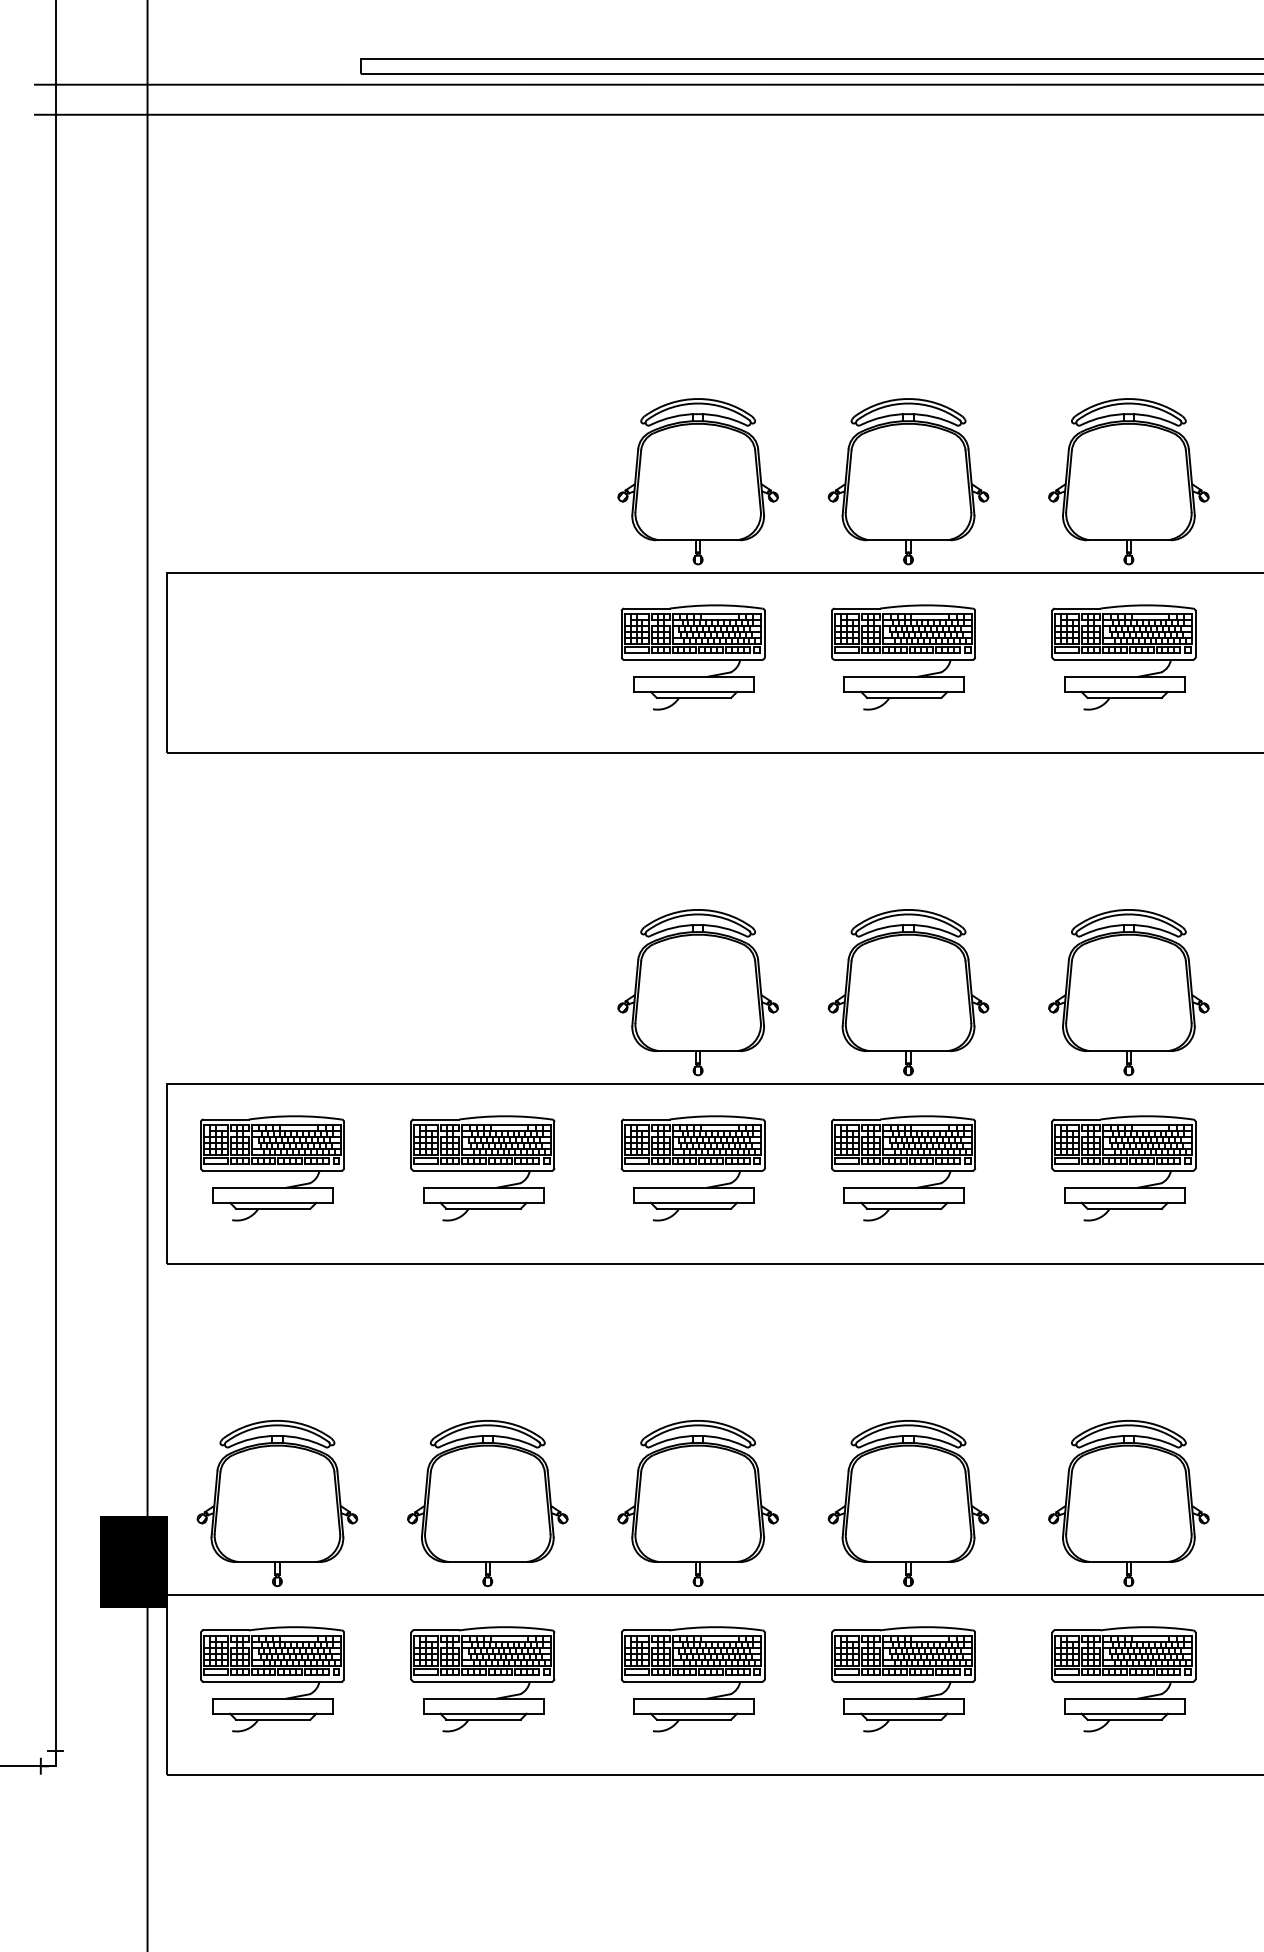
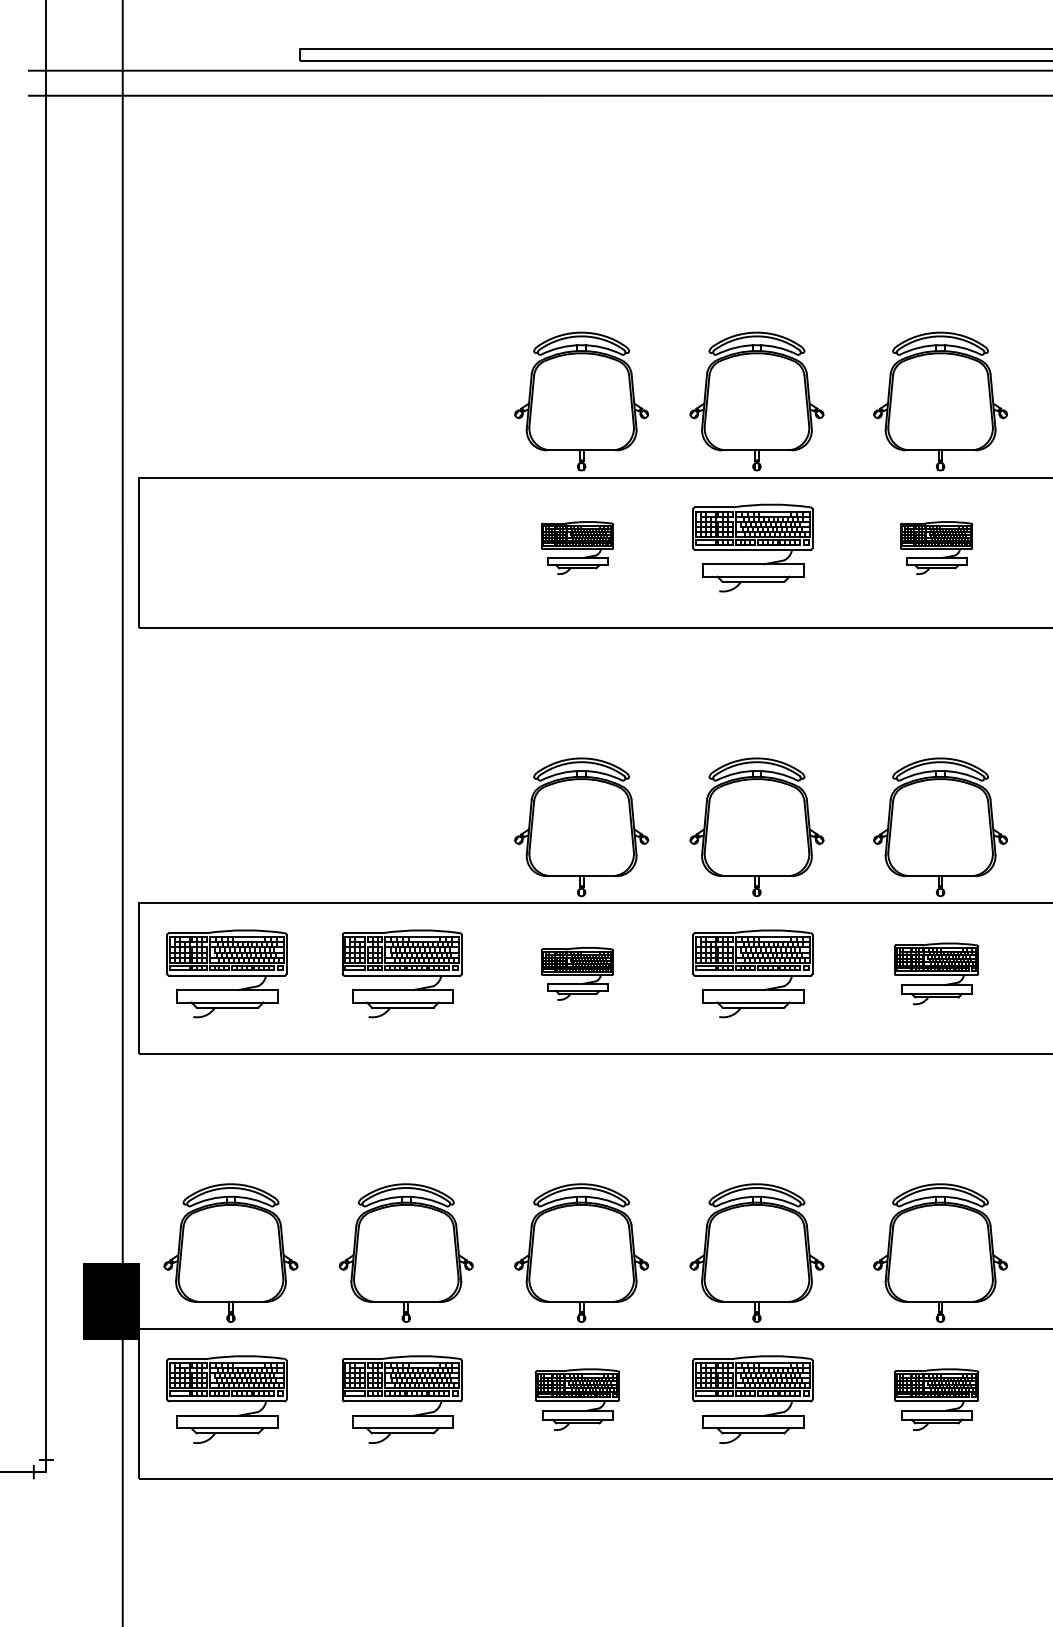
part: (692, 657) -> (576, 548), size x0.6
part: (1123, 657) -> (936, 548), size x0.6
part: (692, 1168) -> (576, 973), size x0.6
part: (1123, 1168) -> (936, 973), size x0.7
part: (692, 1679) -> (576, 1399), size x0.7
part: (1123, 1679) -> (936, 1399), size x0.7

